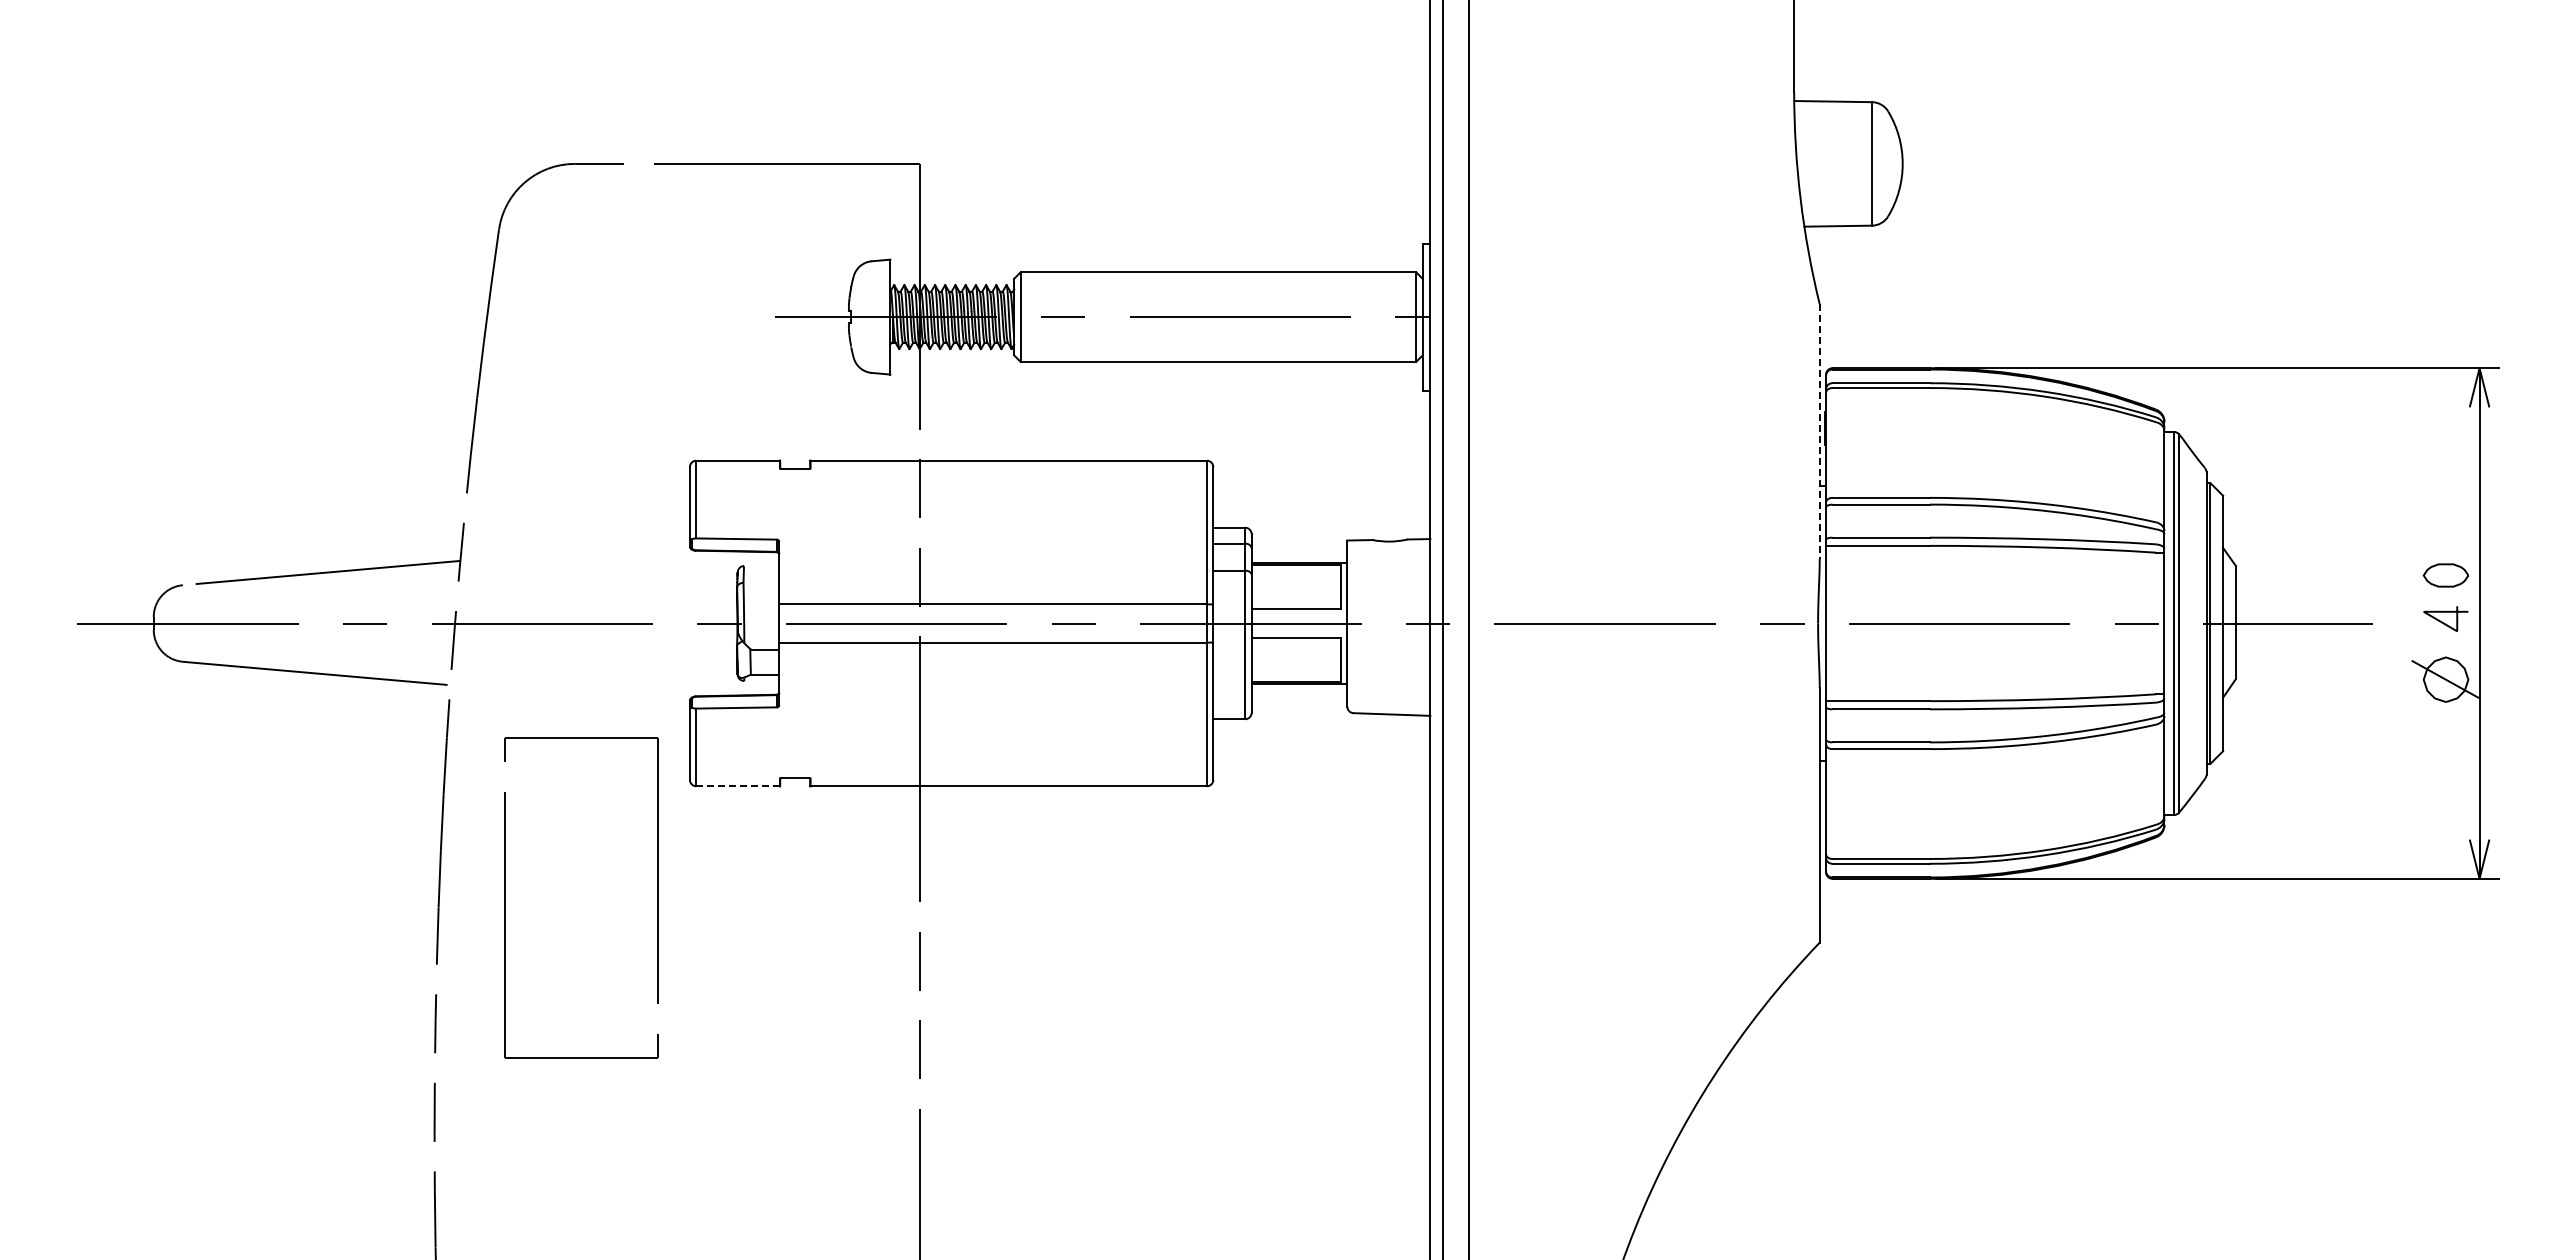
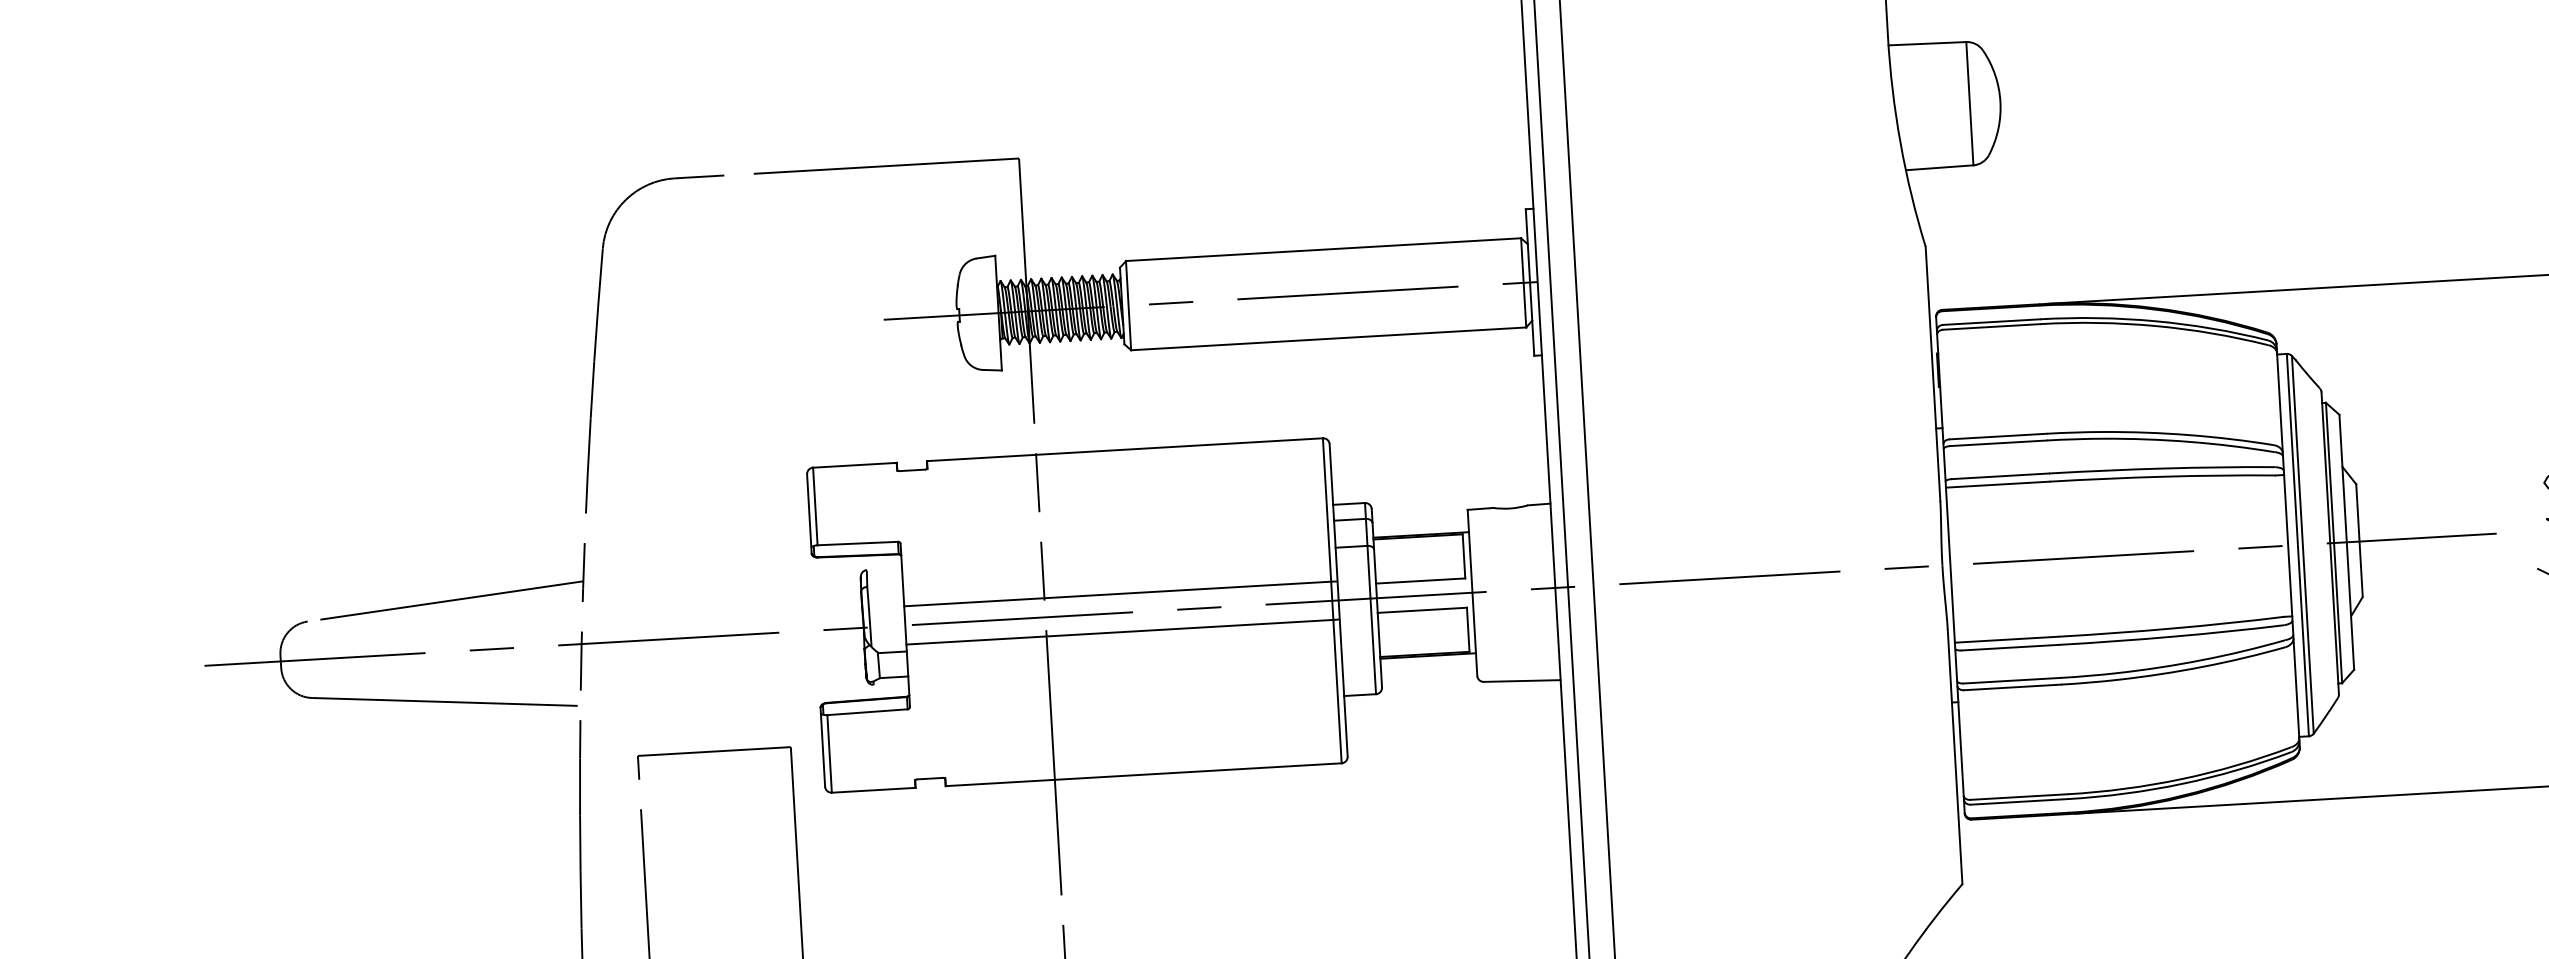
line: (1819, 432) -> (1932, 374), dashed -> solid
line: (738, 786) -> (873, 790), dashed -> solid

